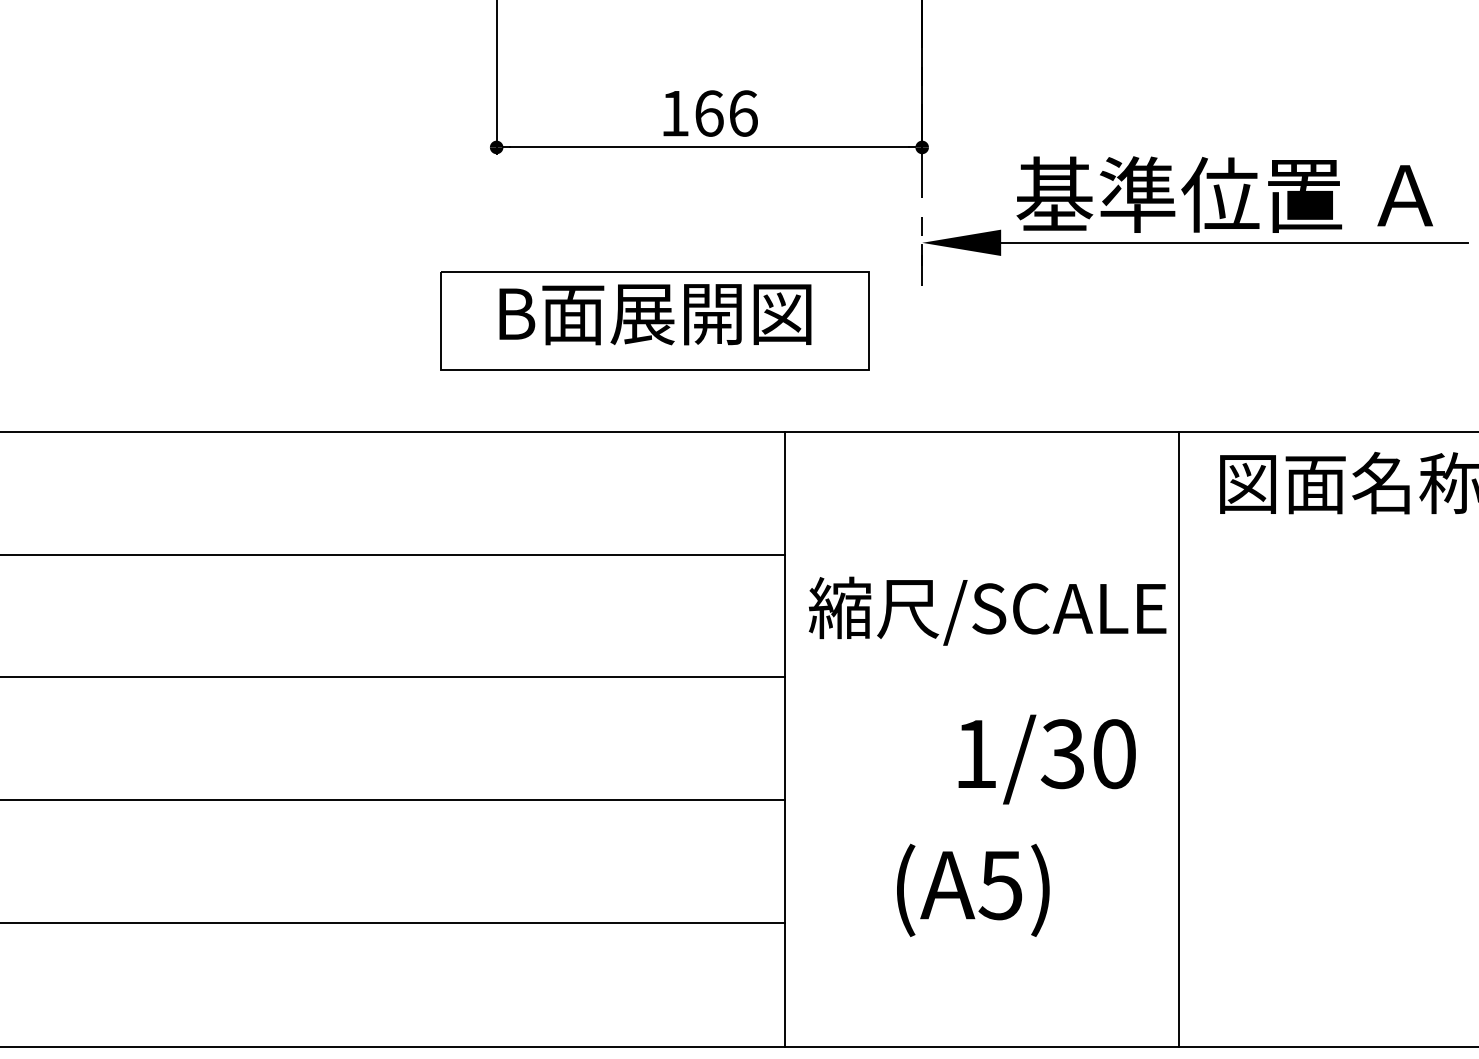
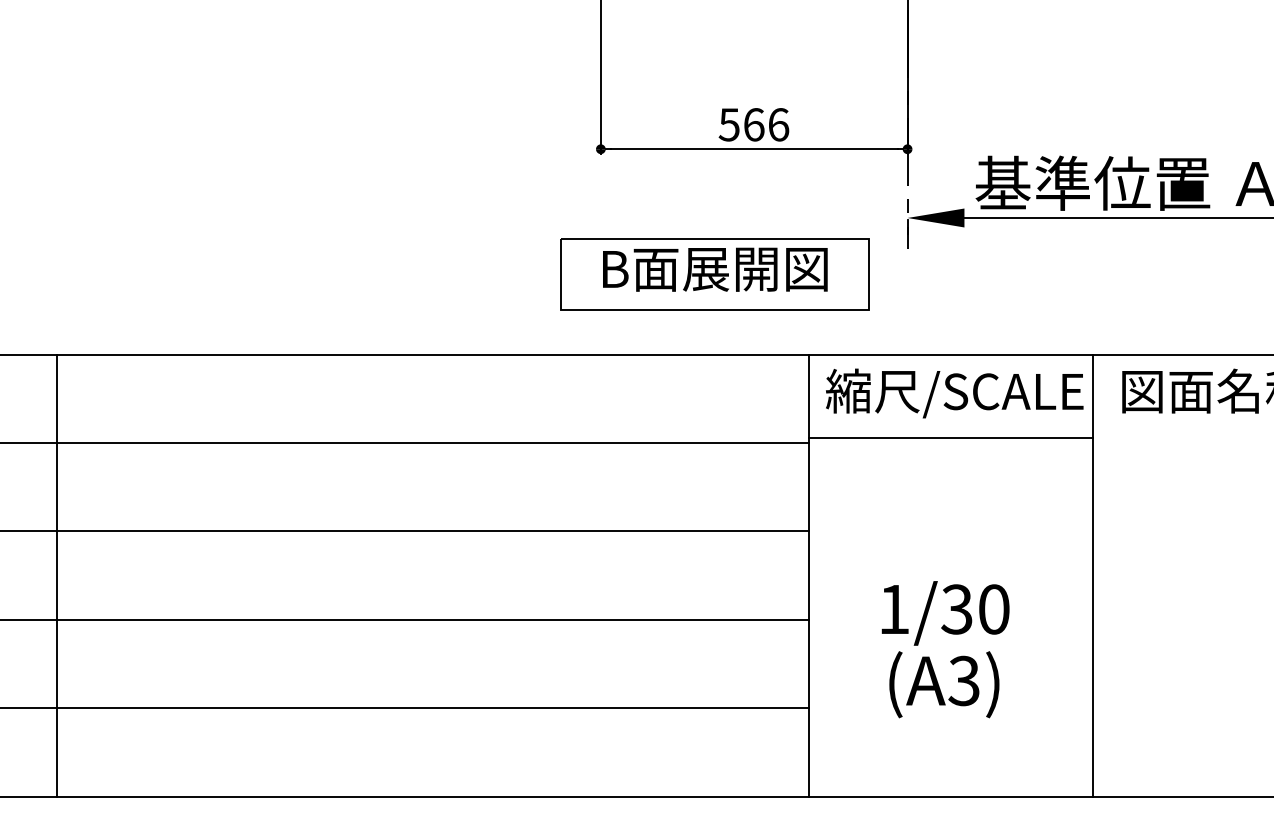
text: (673, 113) -> (728, 124), 166 -> 566
line: (981, 548) -> (950, 438), added
text: (987, 611) -> (954, 393), moved
text: (1046, 759) -> (945, 613), moved
text: (999, 884) -> (963, 680), (A5) -> (A3)

